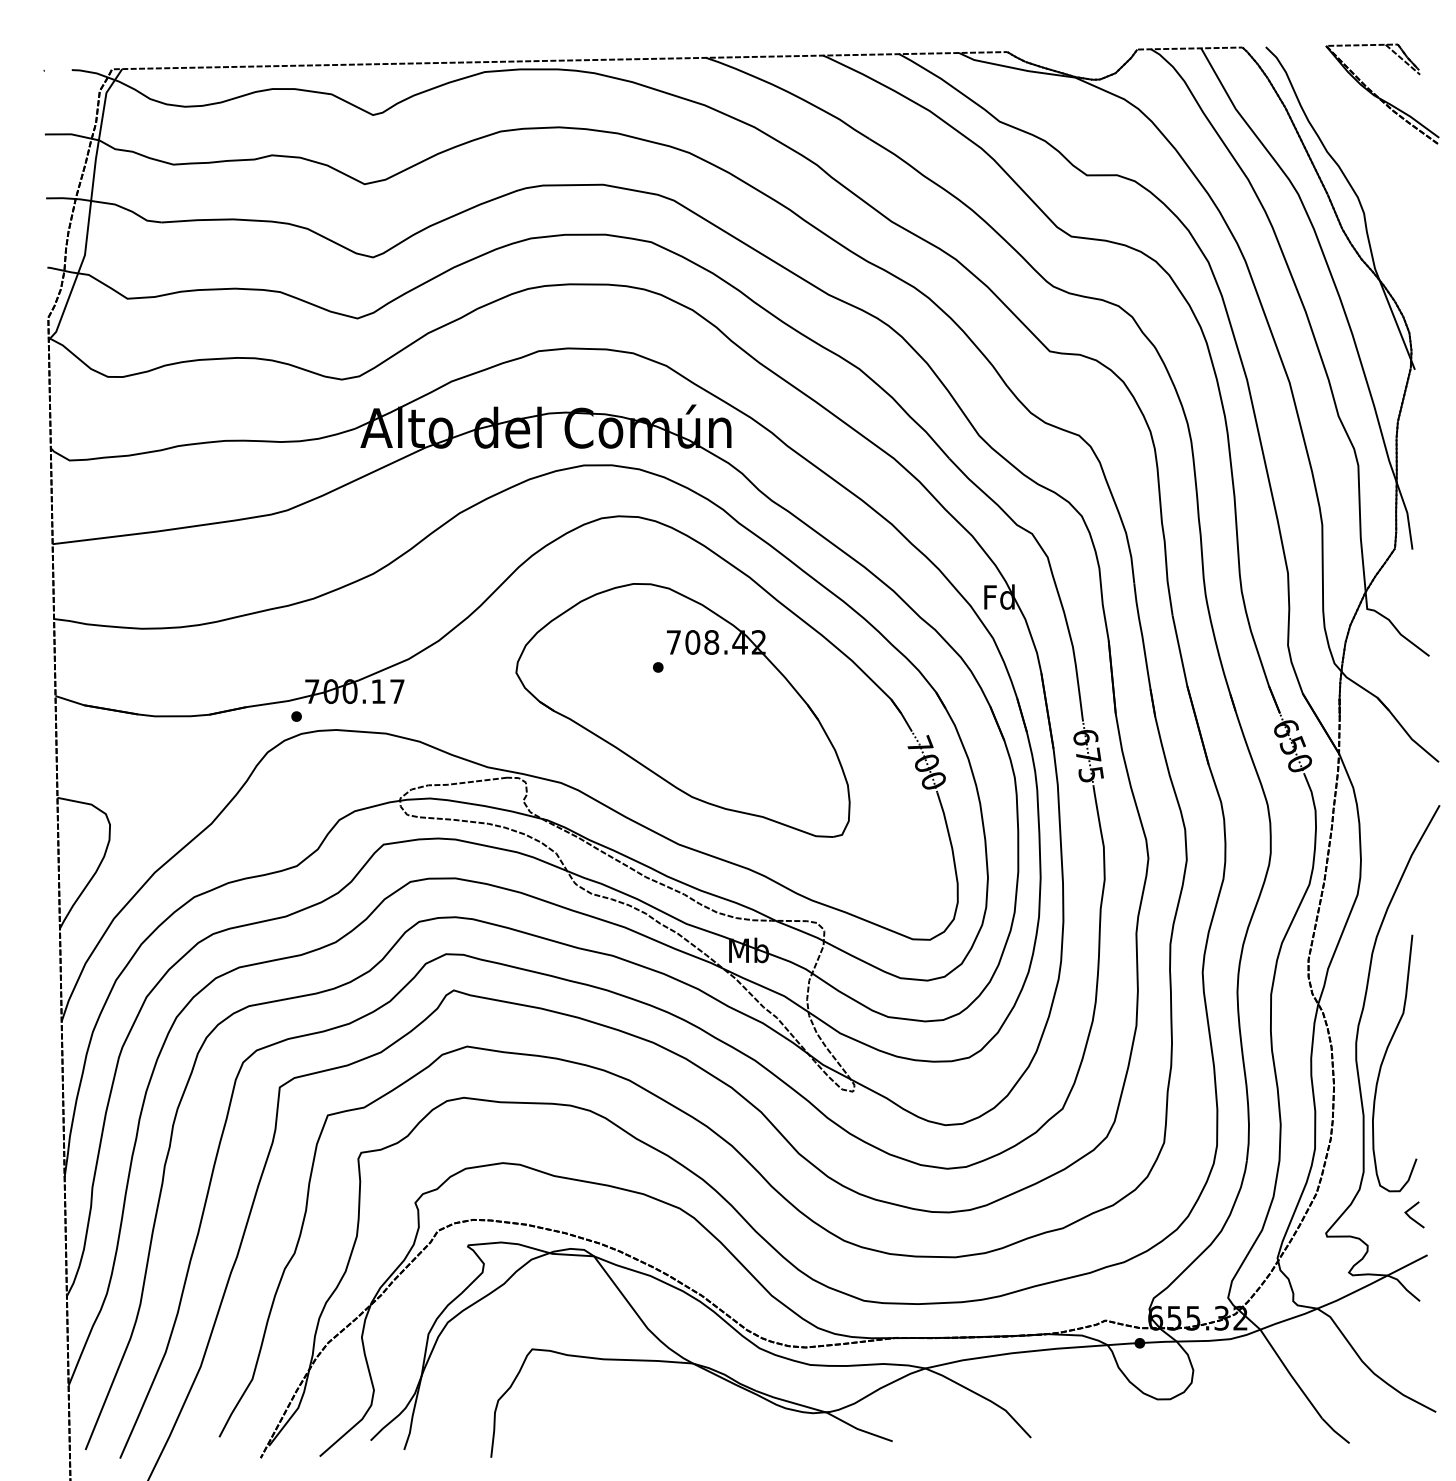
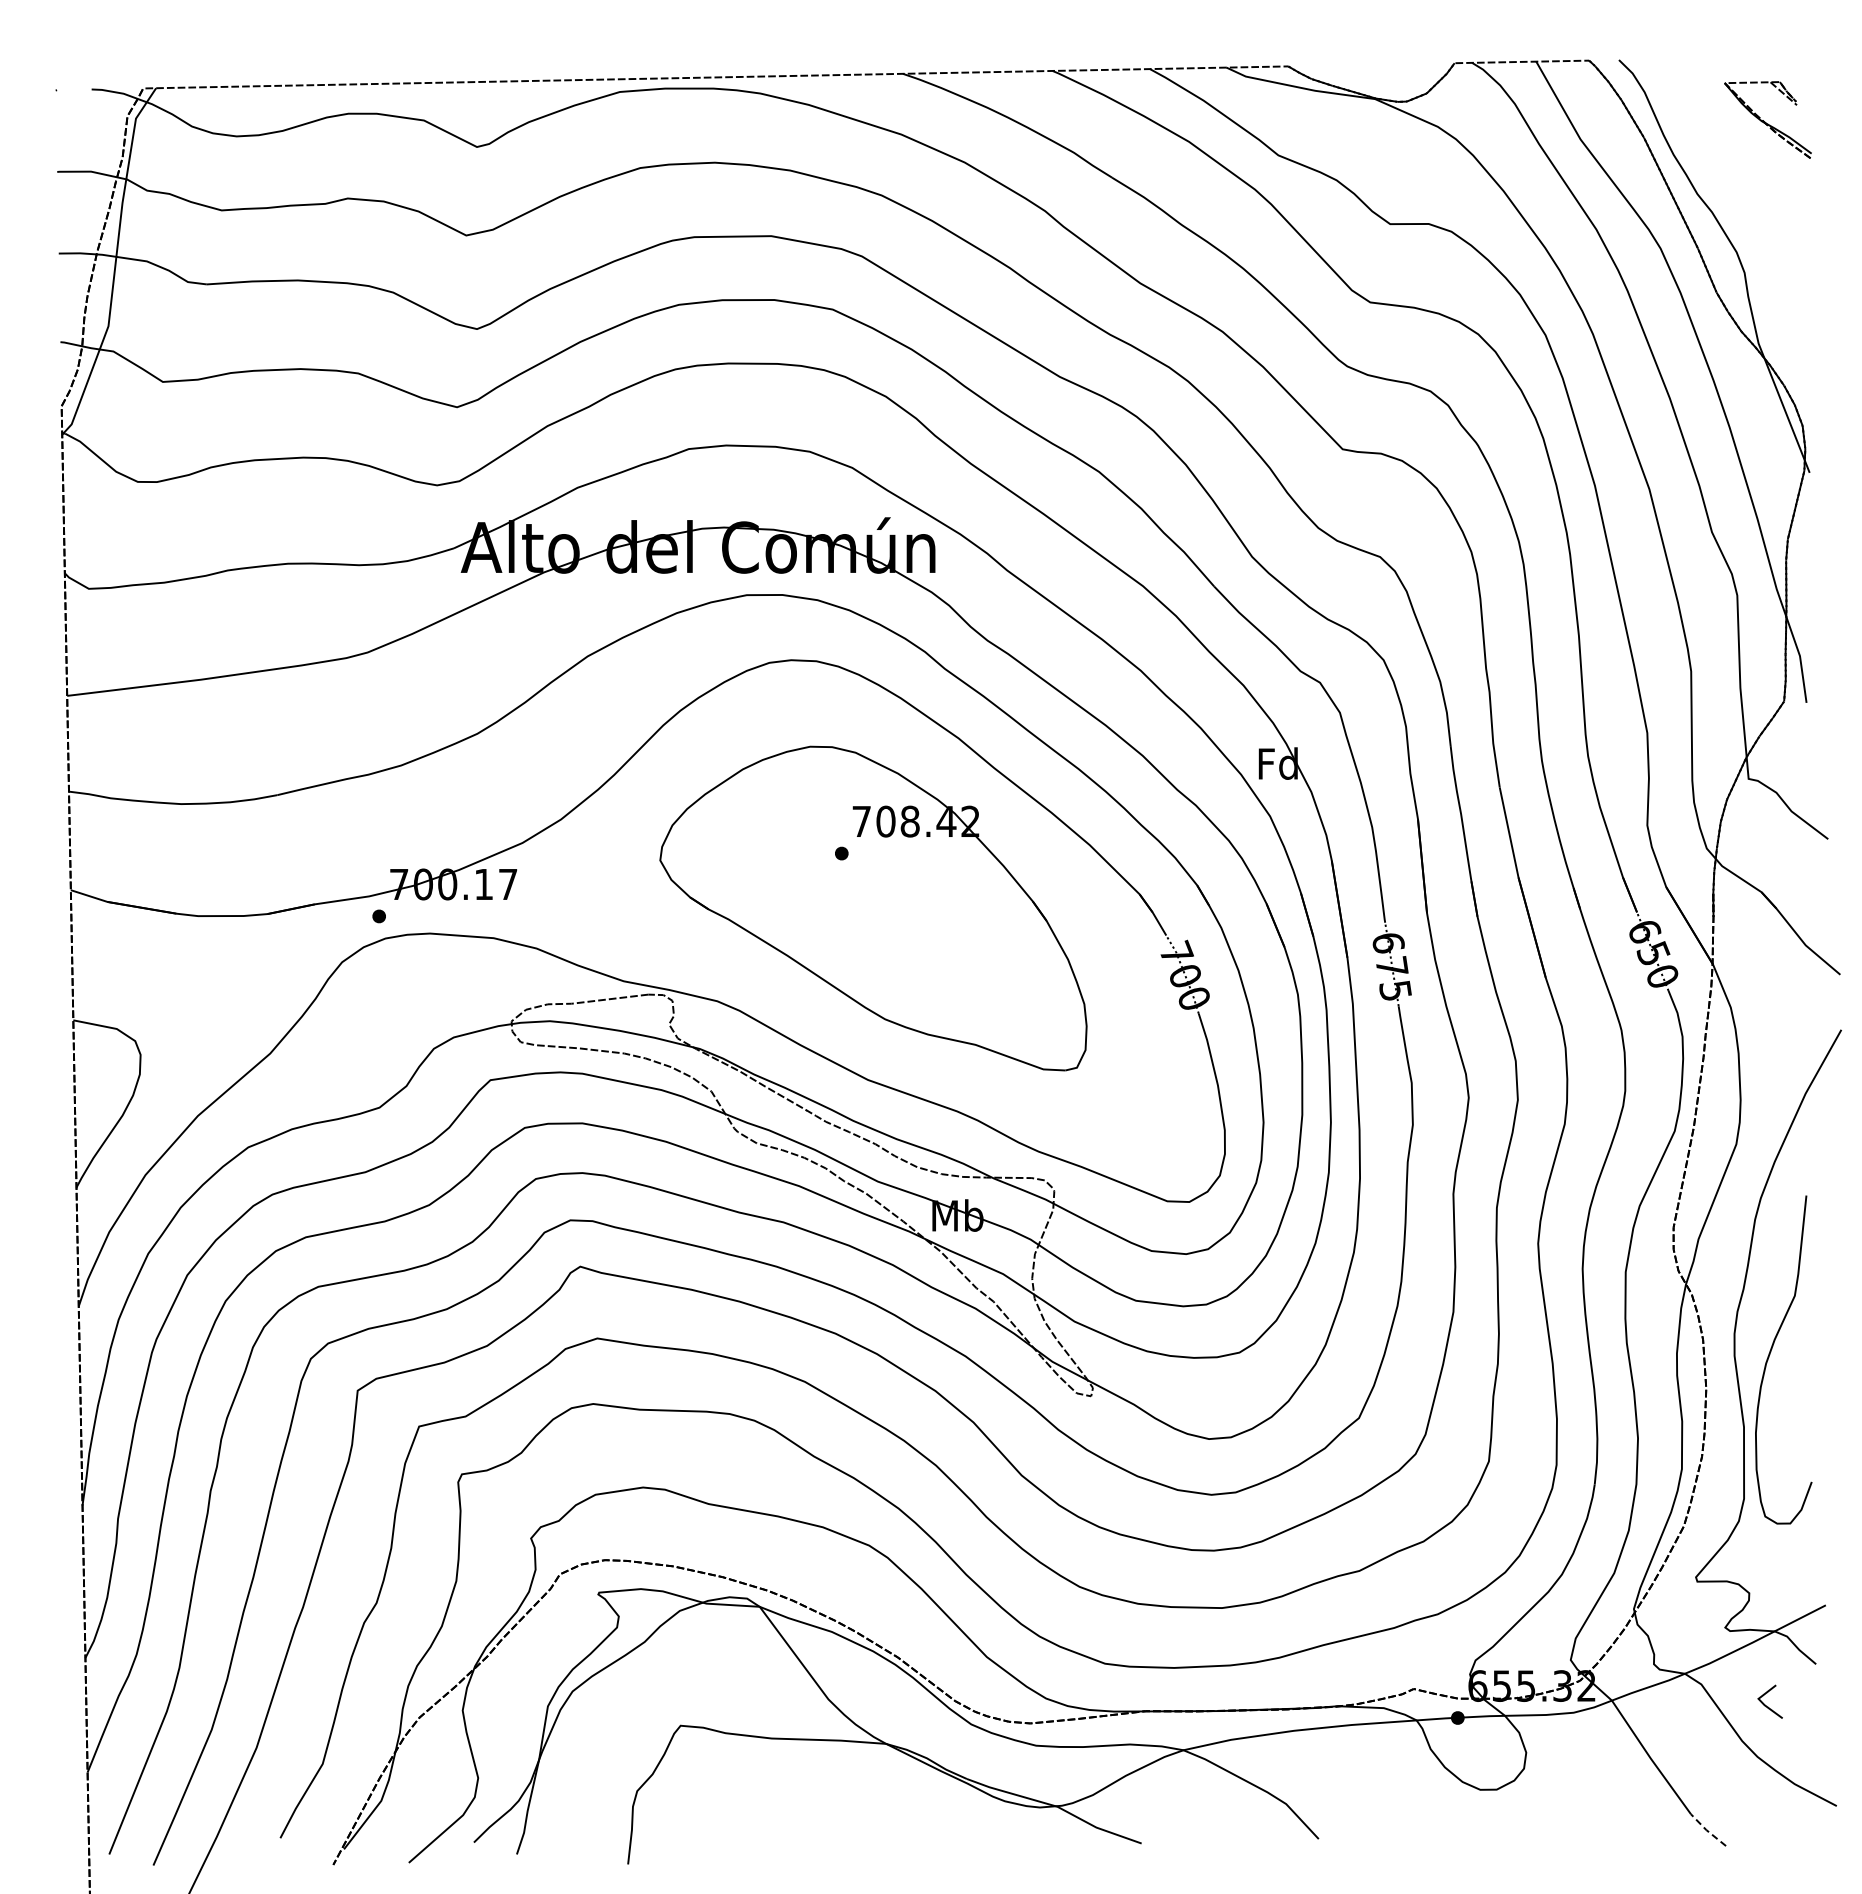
part: (1381, 93) -> (1767, 119), size x0.6
line: (1410, 1217) -> (1765, 1704), moved
line: (1335, 1431) -> (1707, 1830), solid -> dashed

